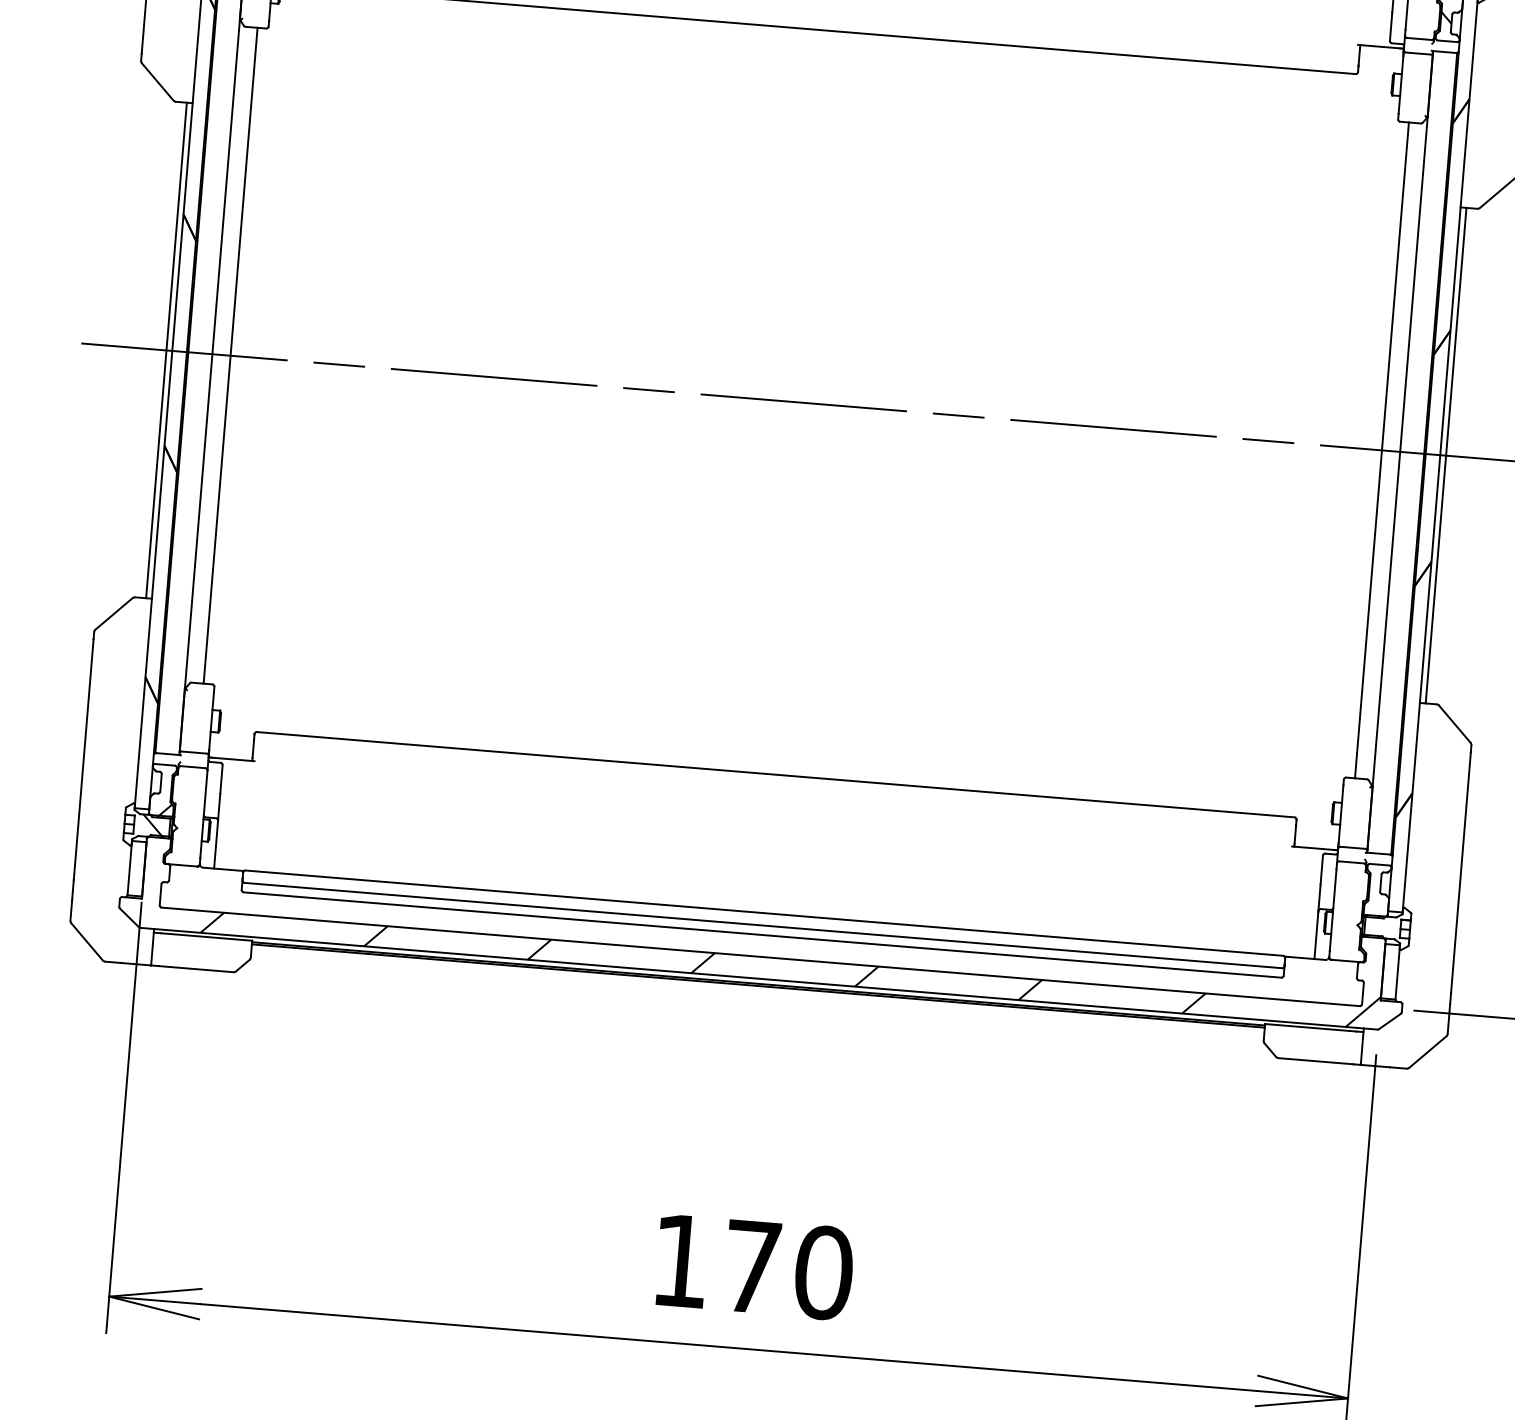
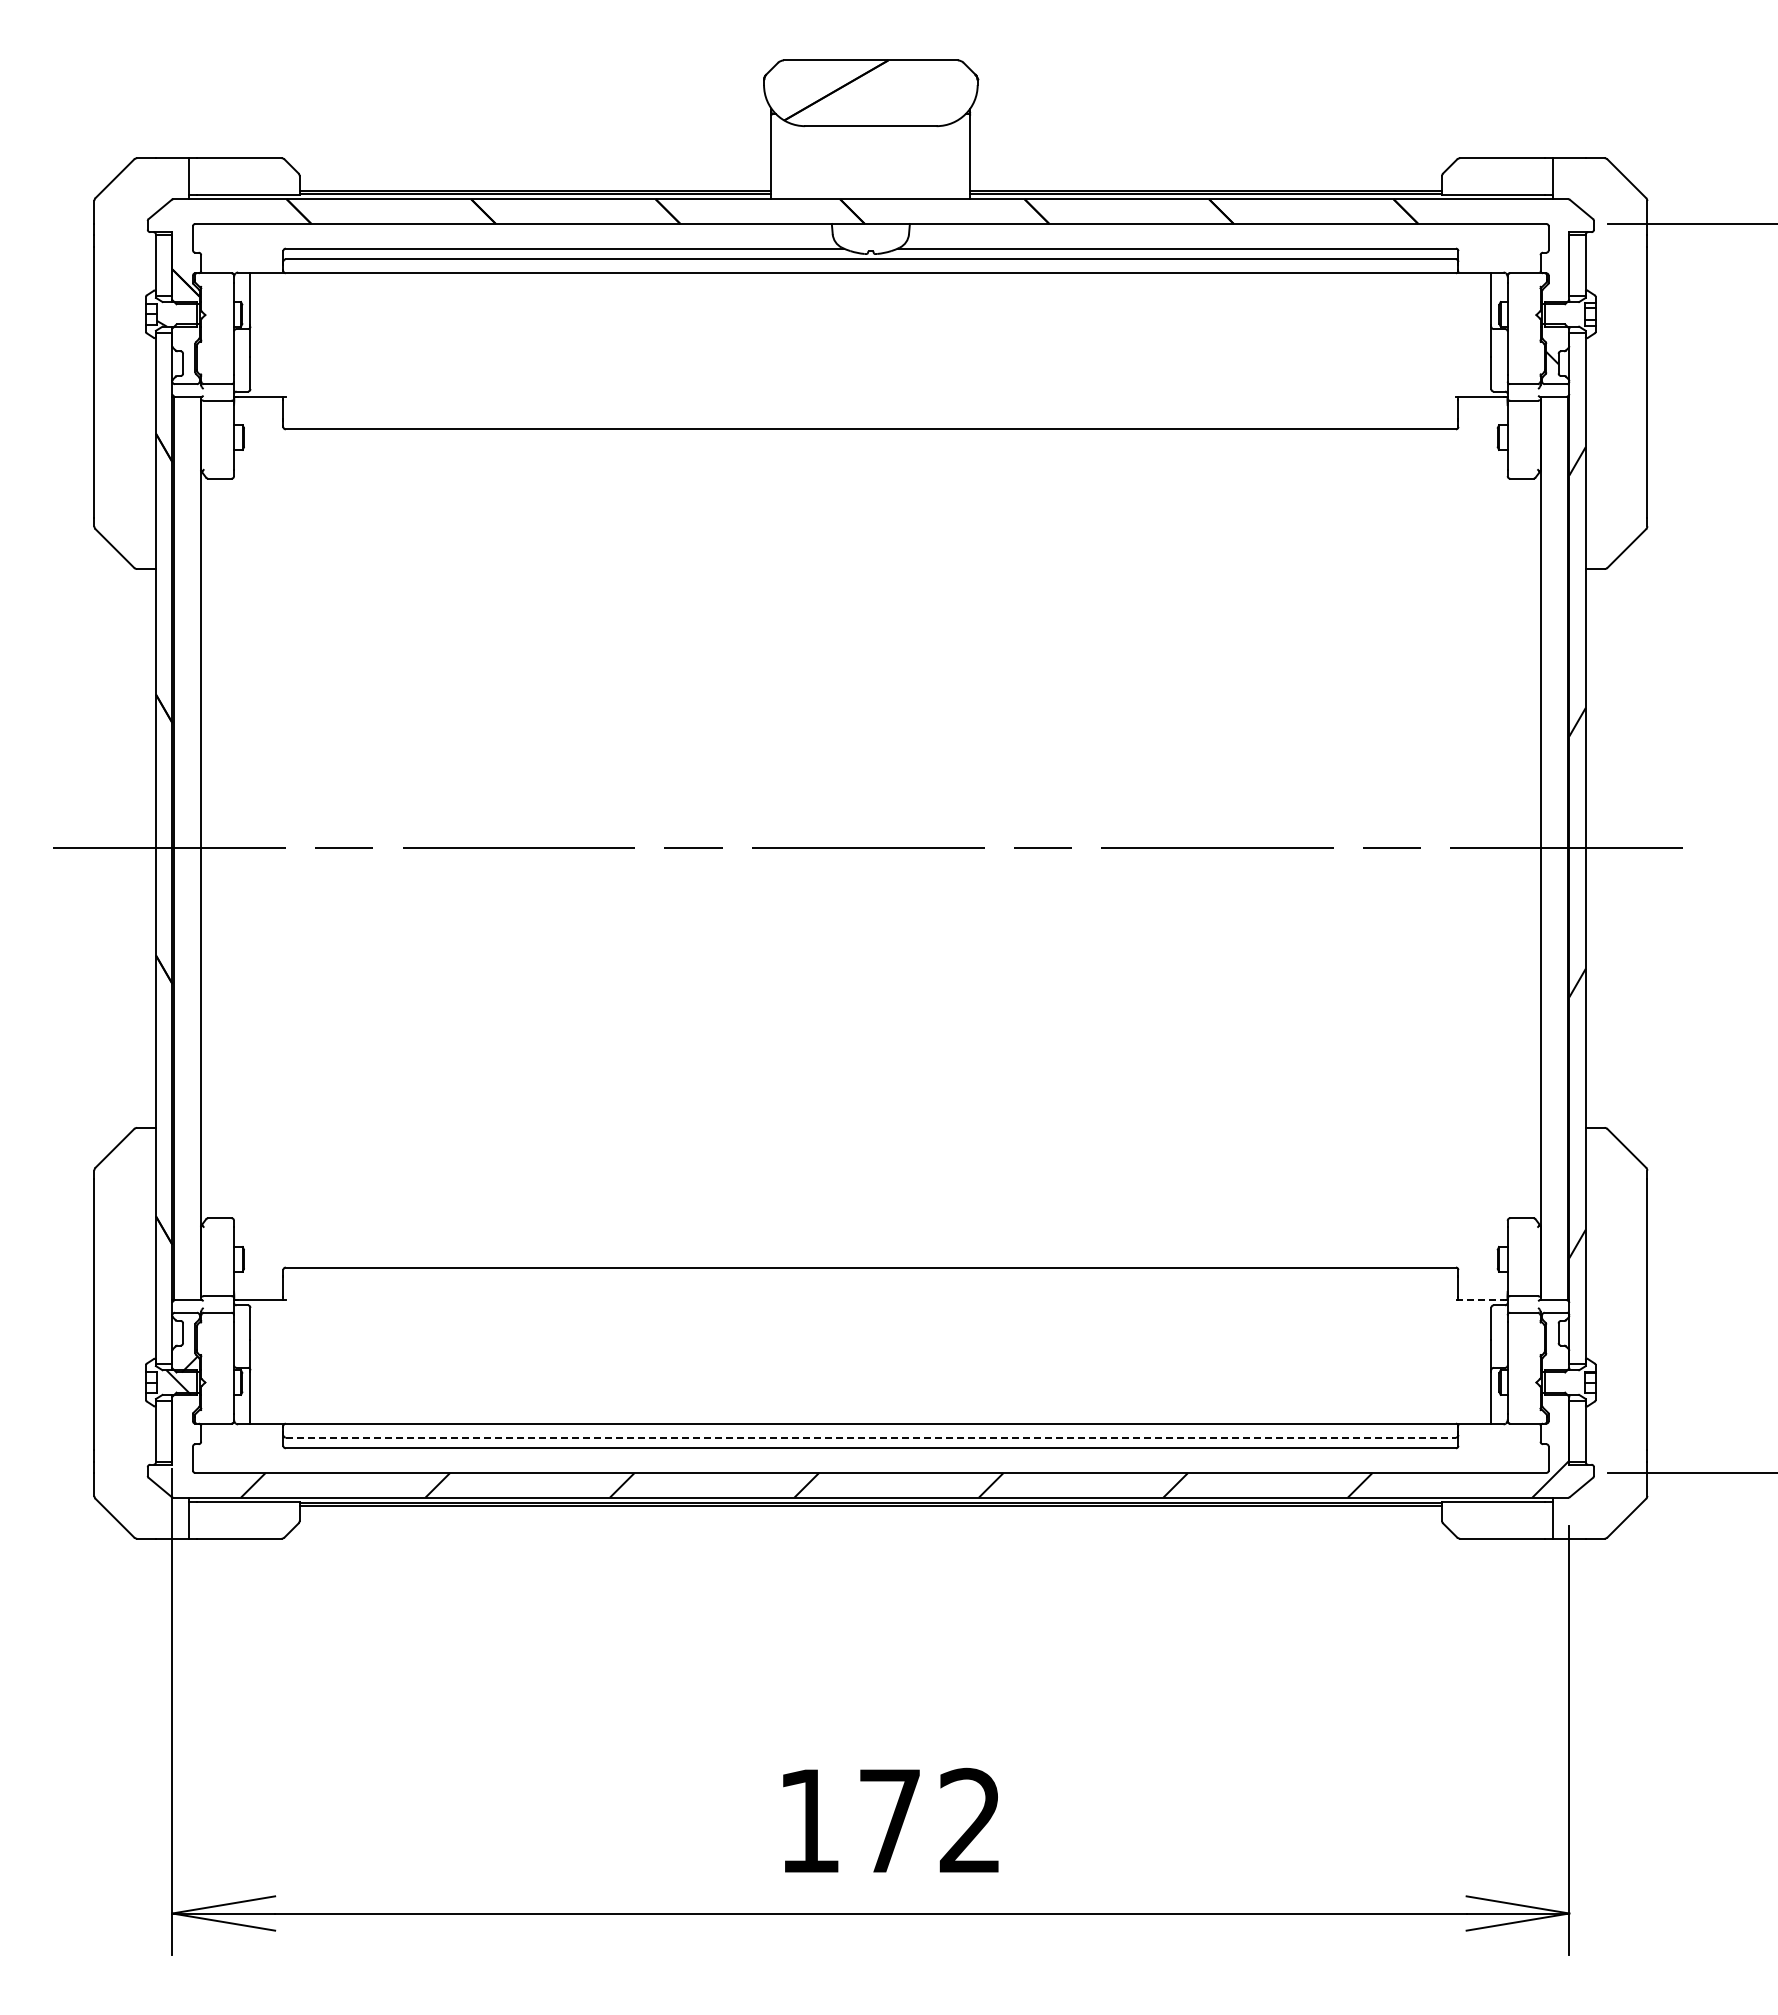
line: (166, 350) -> (149, 848), removed
line: (230, 355) -> (221, 848), removed
line: (1382, 450) -> (1520, 848), removed
line: (1446, 455) -> (1592, 848), removed
hatch: (1432, 458) -> (1577, 852), removed
line: (1313, 848) -> (1479, 1300), solid -> dashed
line: (763, 925) -> (871, 1437), solid -> dashed
text: (823, 1272) -> (970, 1820), 170 -> 172

